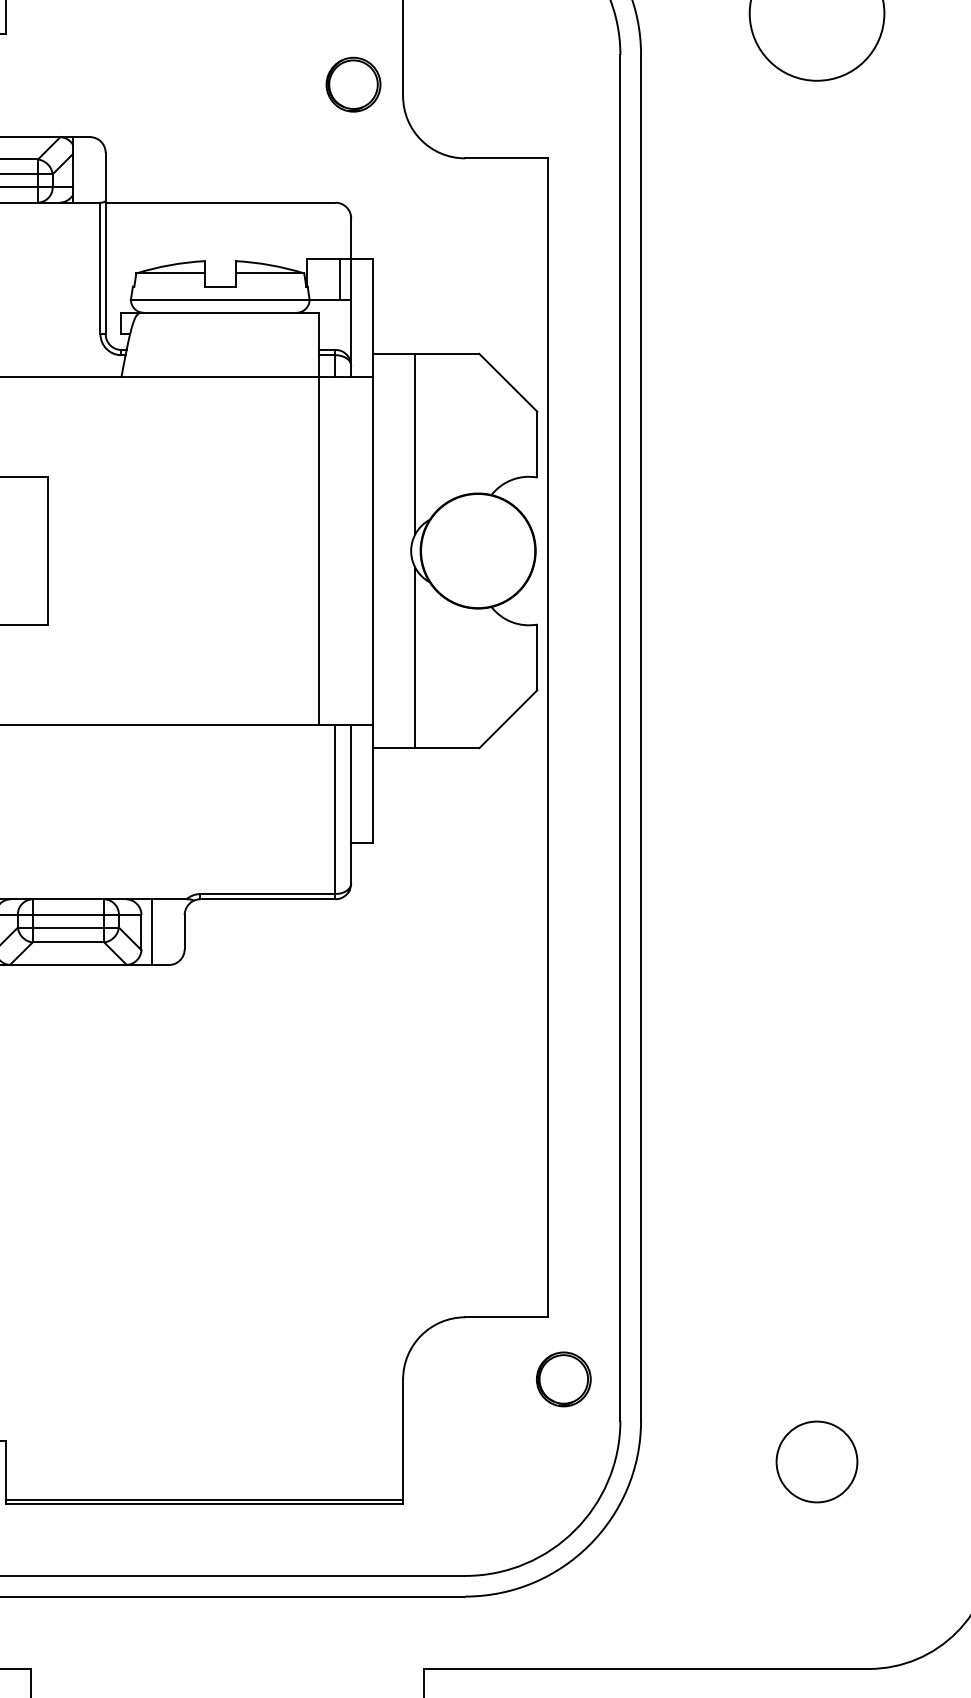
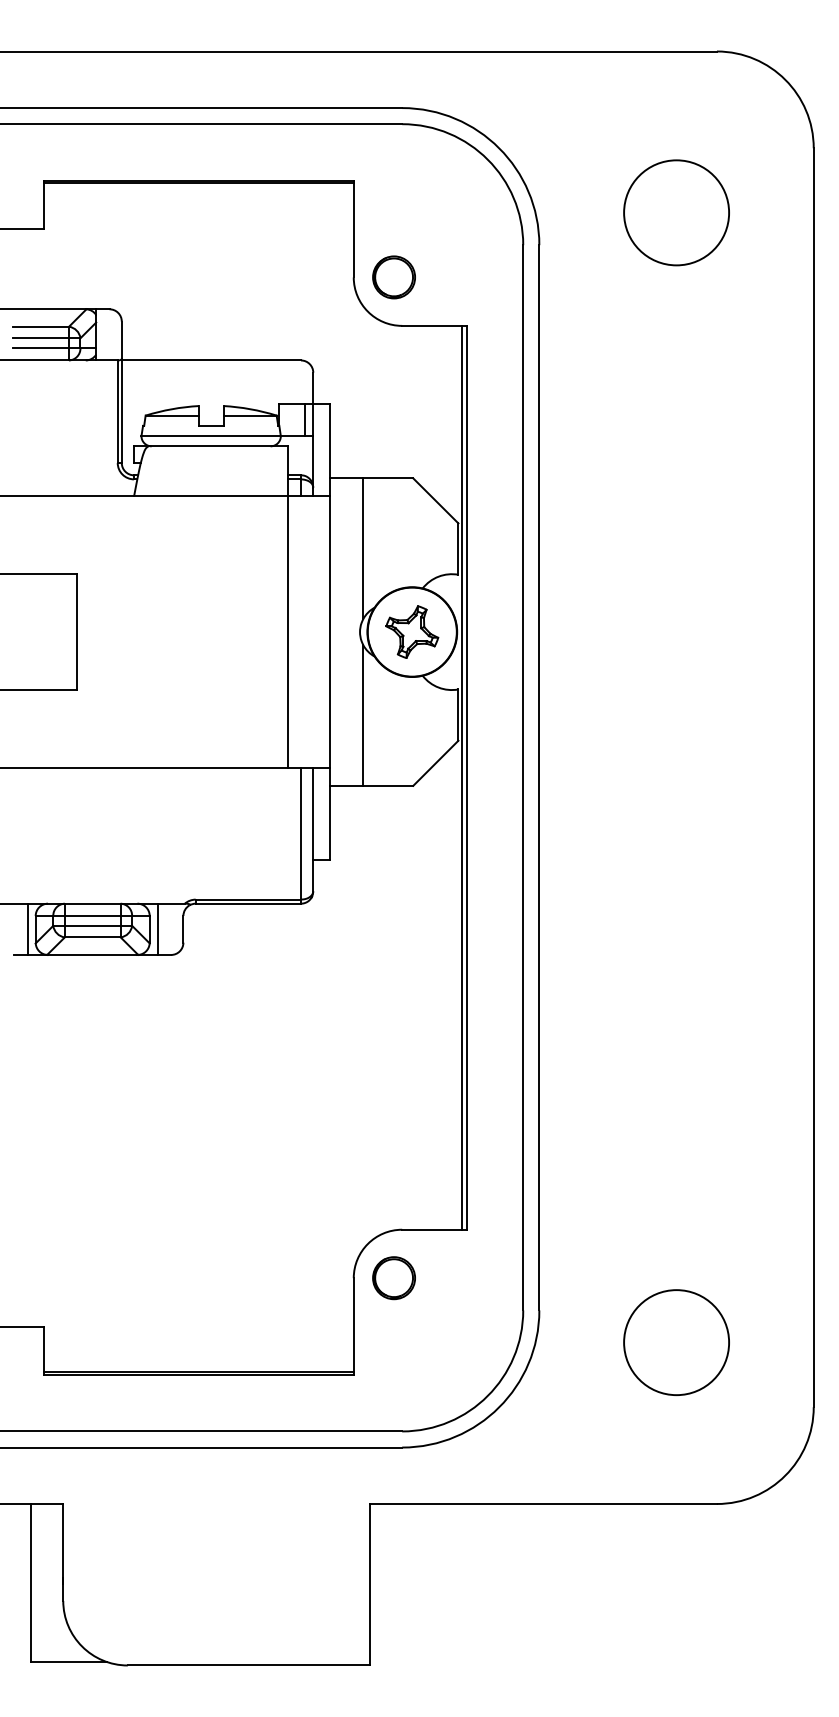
part: (352, 84) -> (393, 277), moved
part: (478, 550) -> (412, 631), added
line: (541, 737) -> (461, 777), added
part: (563, 1379) -> (393, 1278), moved
circle: (816, 1461) -> (676, 1342), size x1.67

